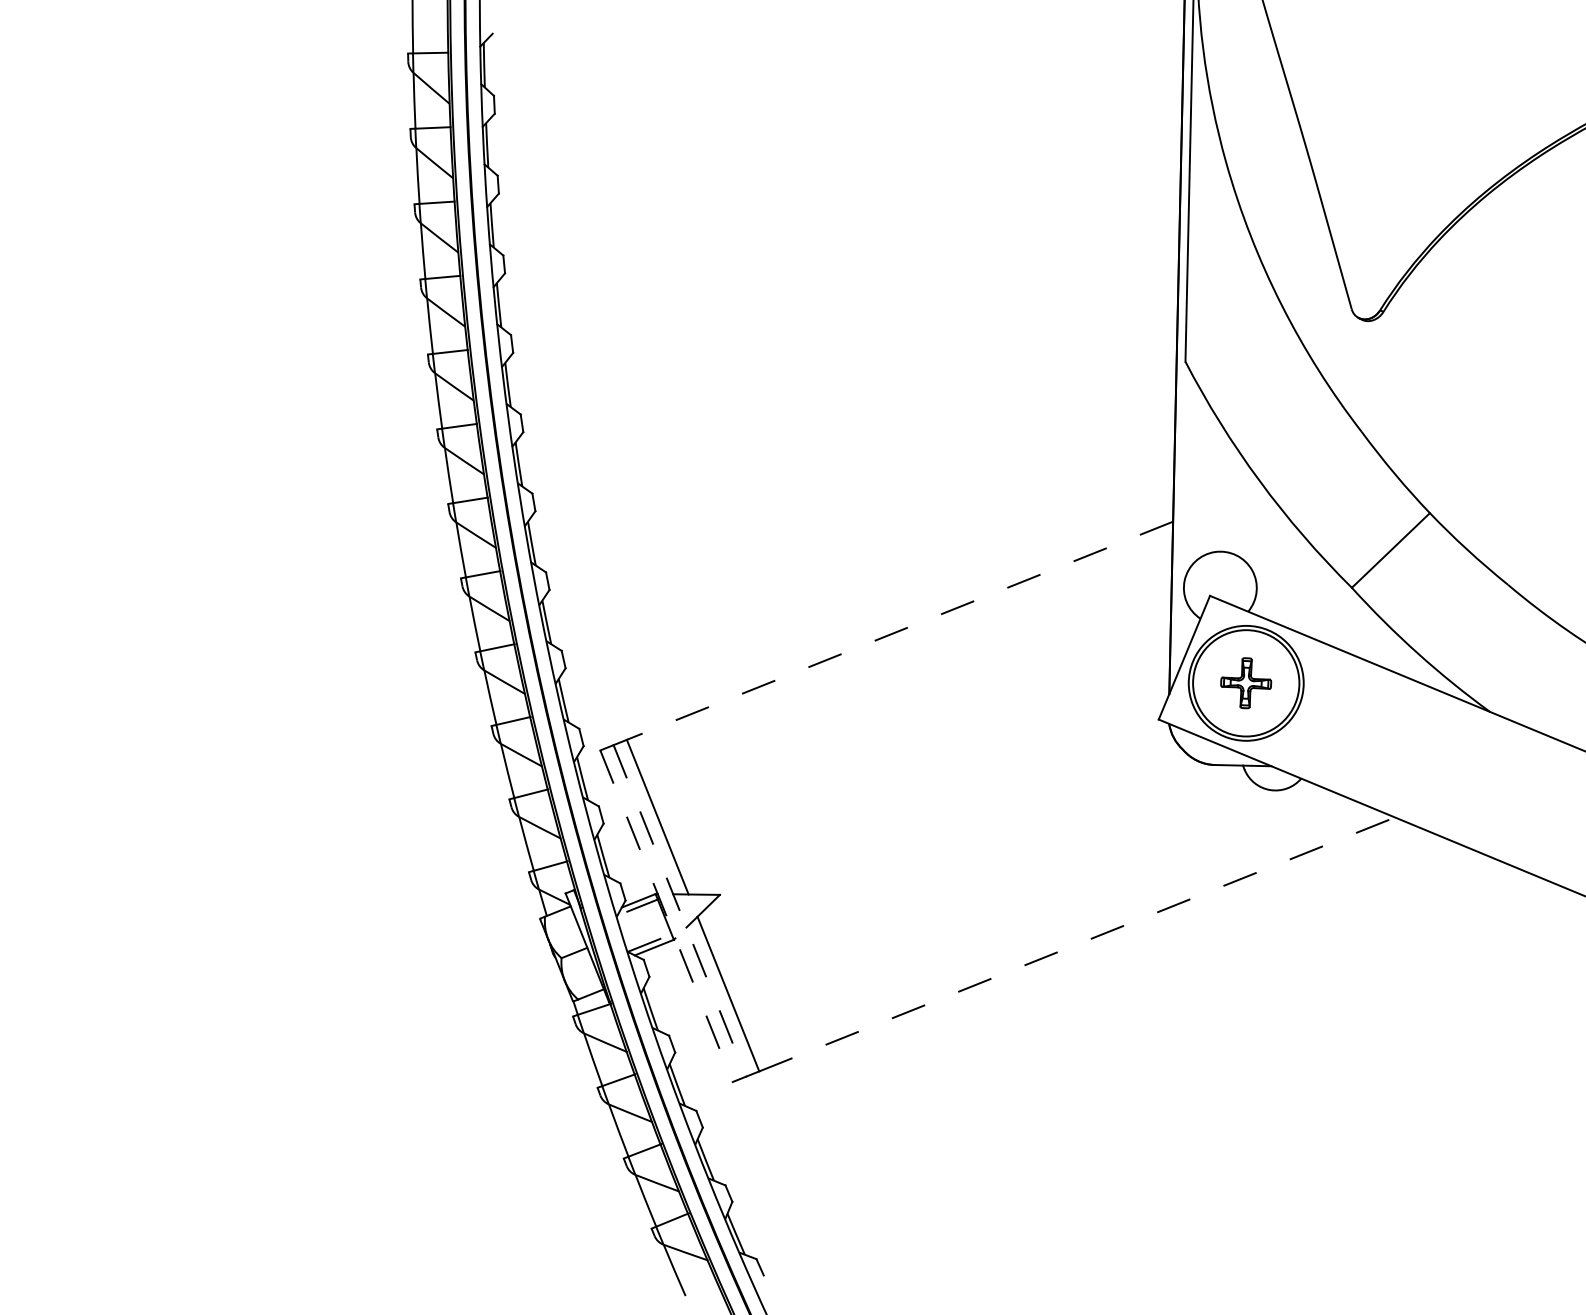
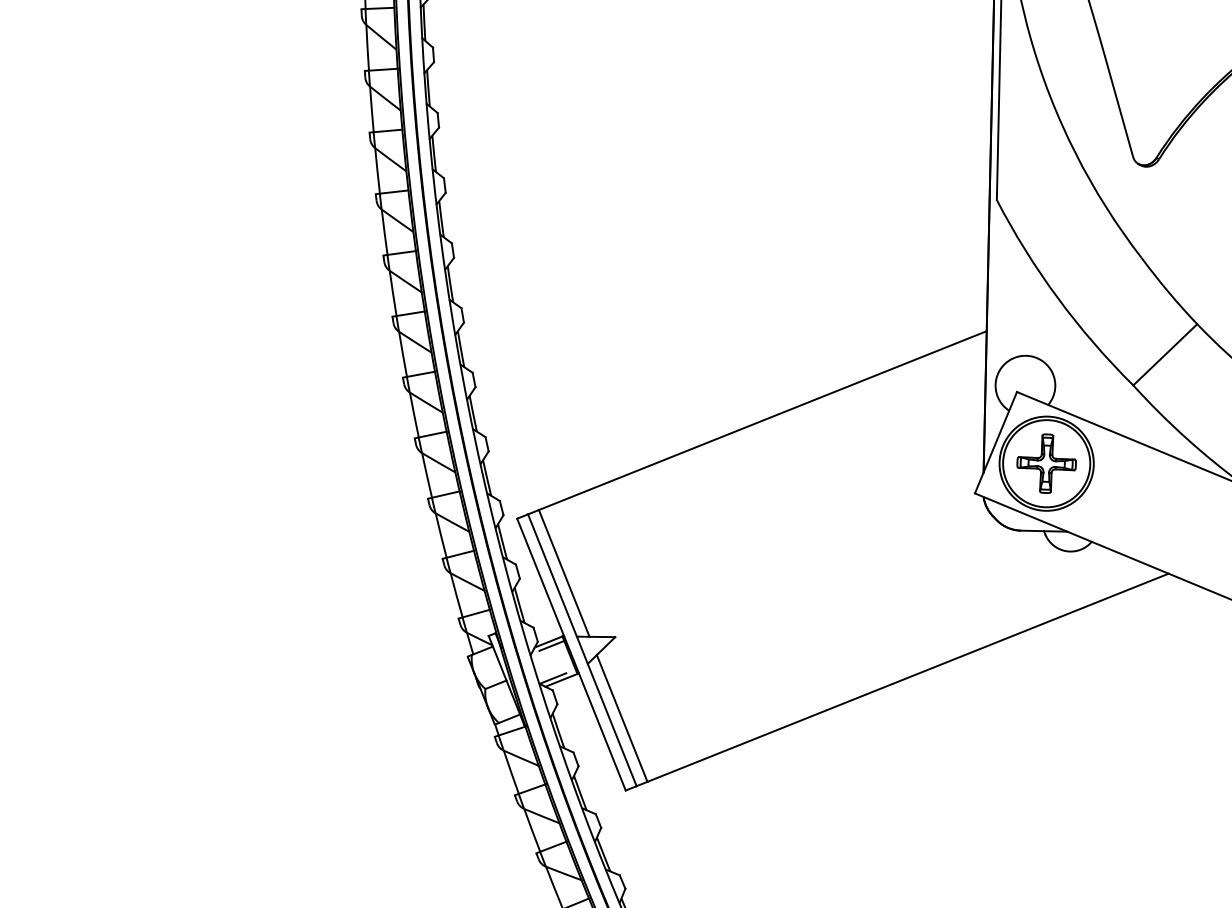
line: (899, 630) -> (762, 420), dashed -> solid
part: (1245, 682) -> (1046, 463), size x1.43
line: (679, 910) -> (582, 649), dashed -> solid
line: (666, 916) -> (571, 654), dashed -> solid
line: (1077, 944) -> (908, 677), dashed -> solid

